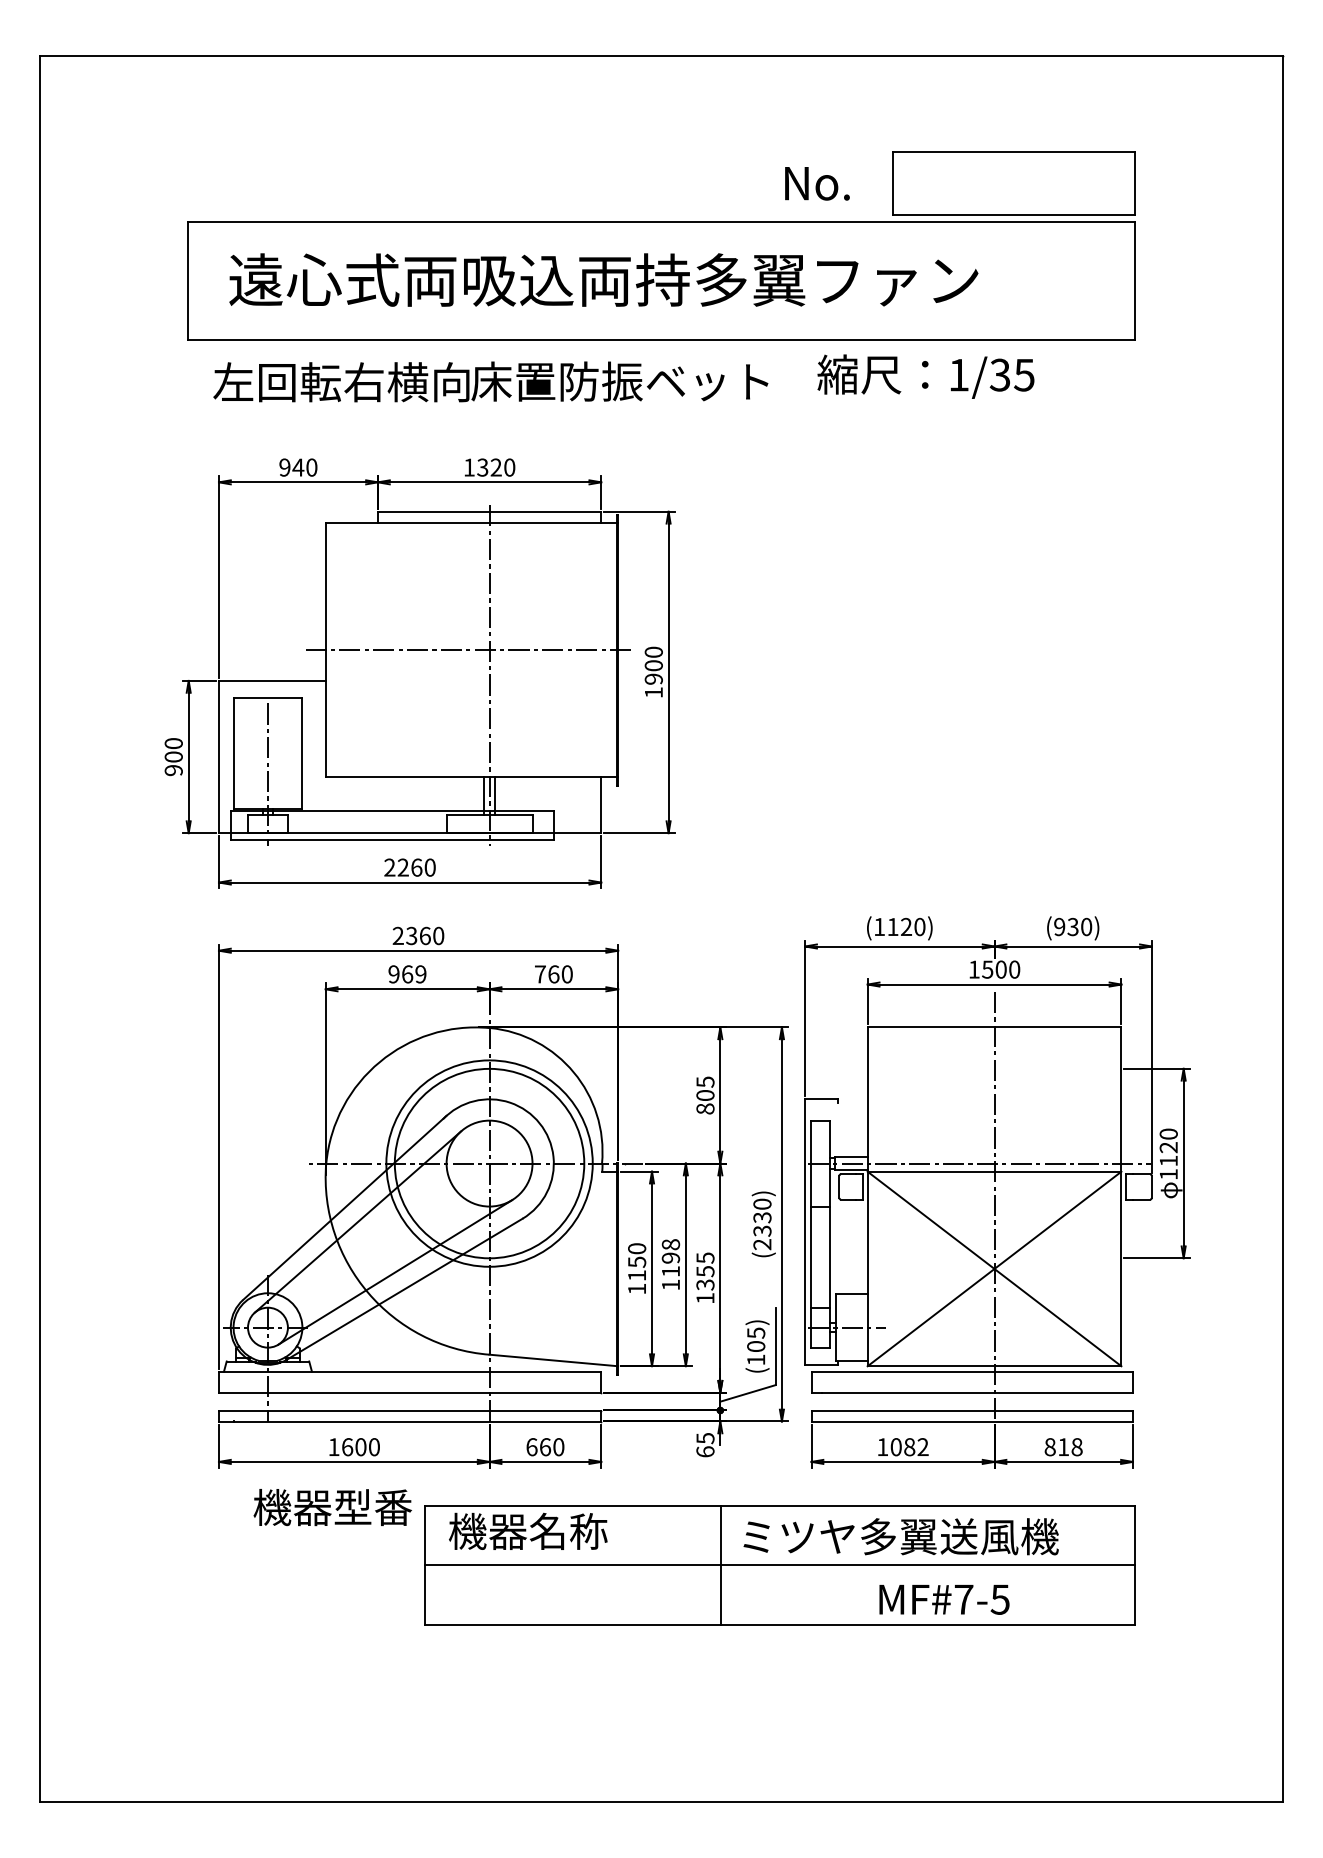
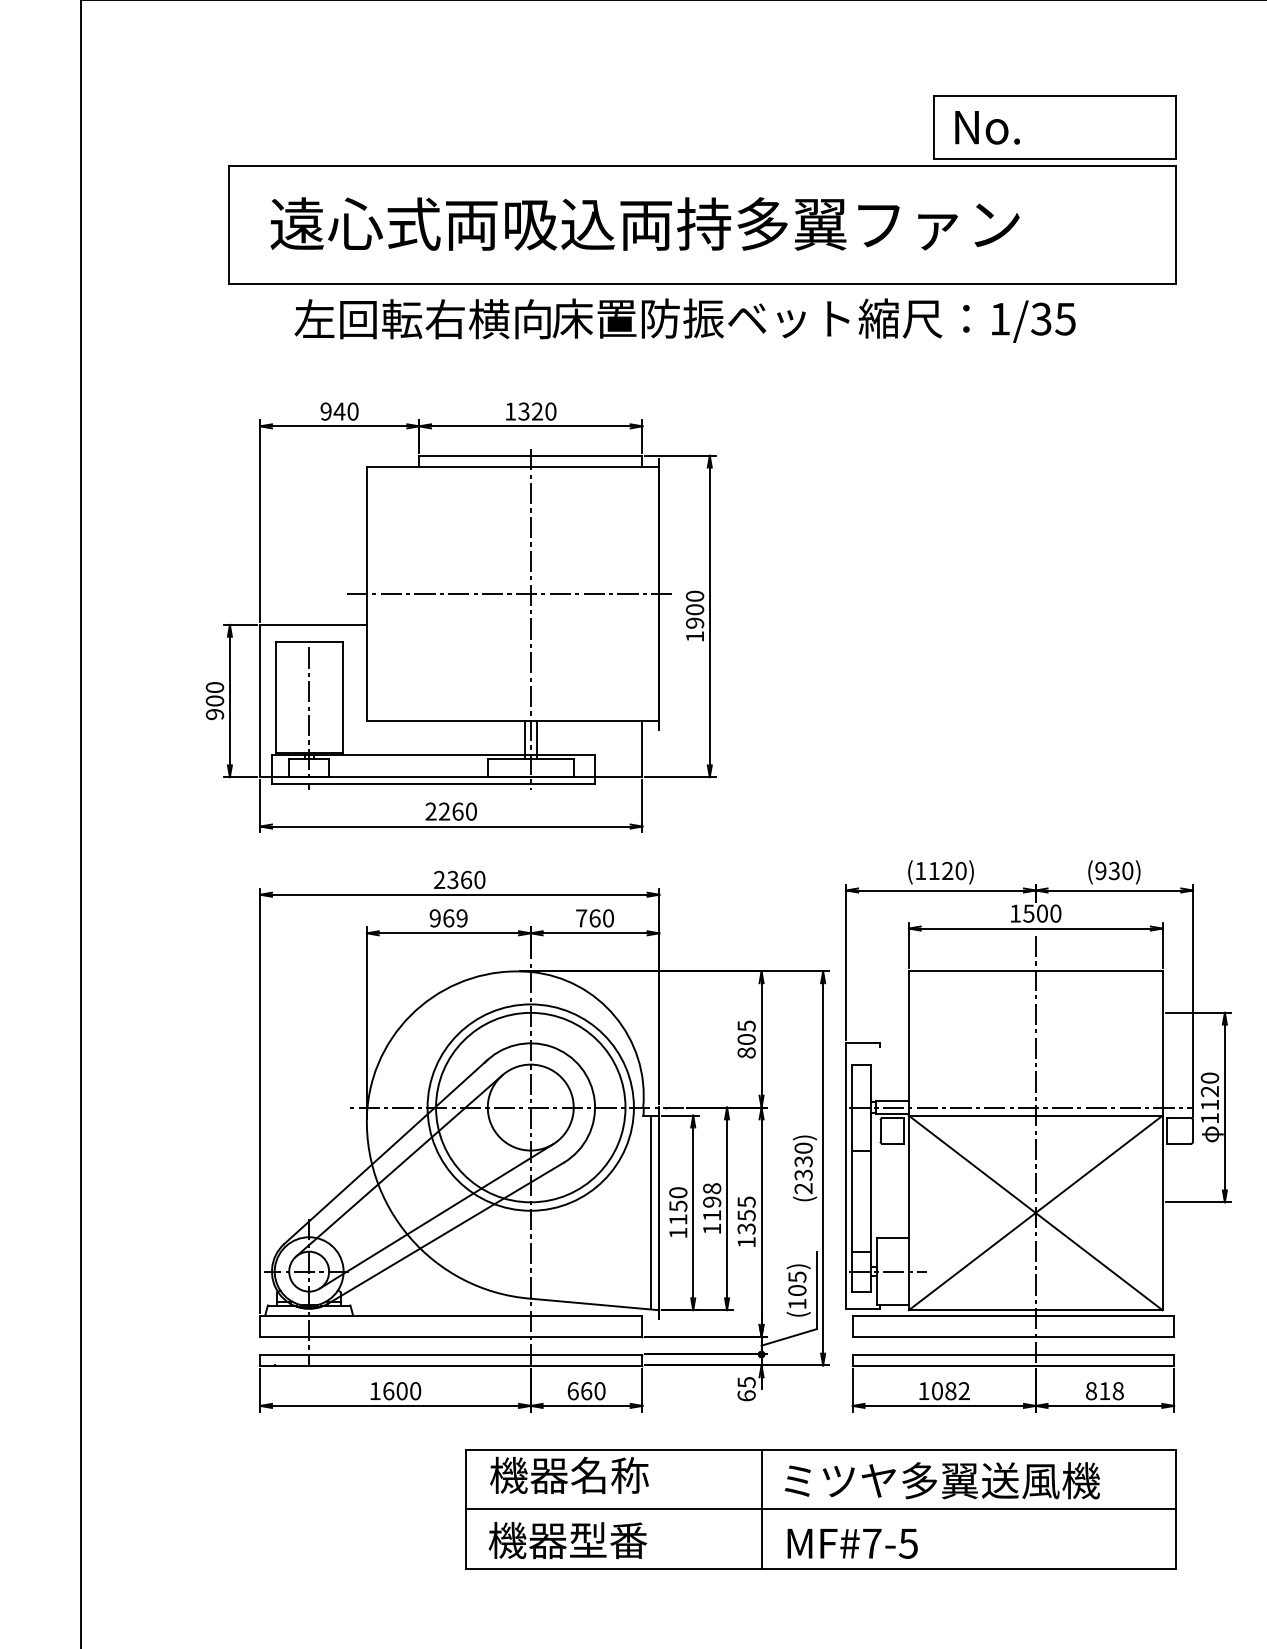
text: (817, 183) -> (987, 127), moved
text: (490, 381) -> (571, 318), moved
line: (609, 1268) -> (650, 1212), added
text: (332, 1507) -> (567, 1540), moved
text: (944, 1599) -> (852, 1543), moved

